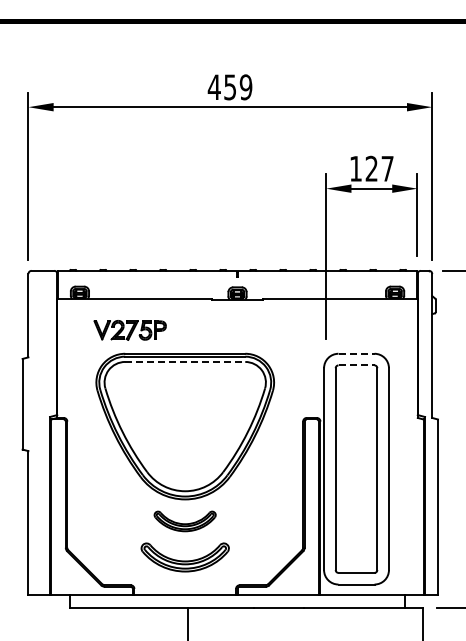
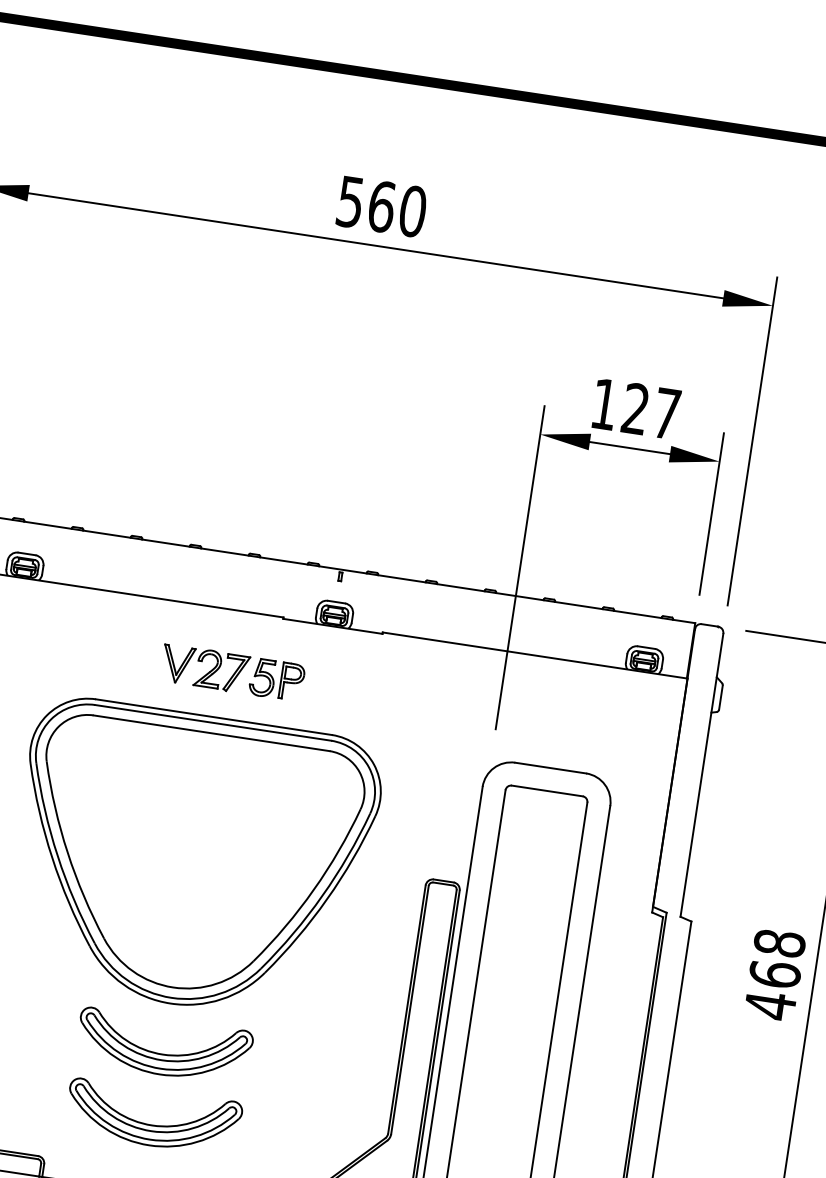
text: (229, 87) -> (380, 206), 459 -> 560
part: (129, 330) -> (231, 672), moved
line: (357, 353) -> (552, 767), dashed -> solid
line: (185, 361) -> (212, 732), dashed -> solid
line: (357, 365) -> (549, 791), dashed -> solid
part: (184, 521) -> (162, 1046), size x1.43

